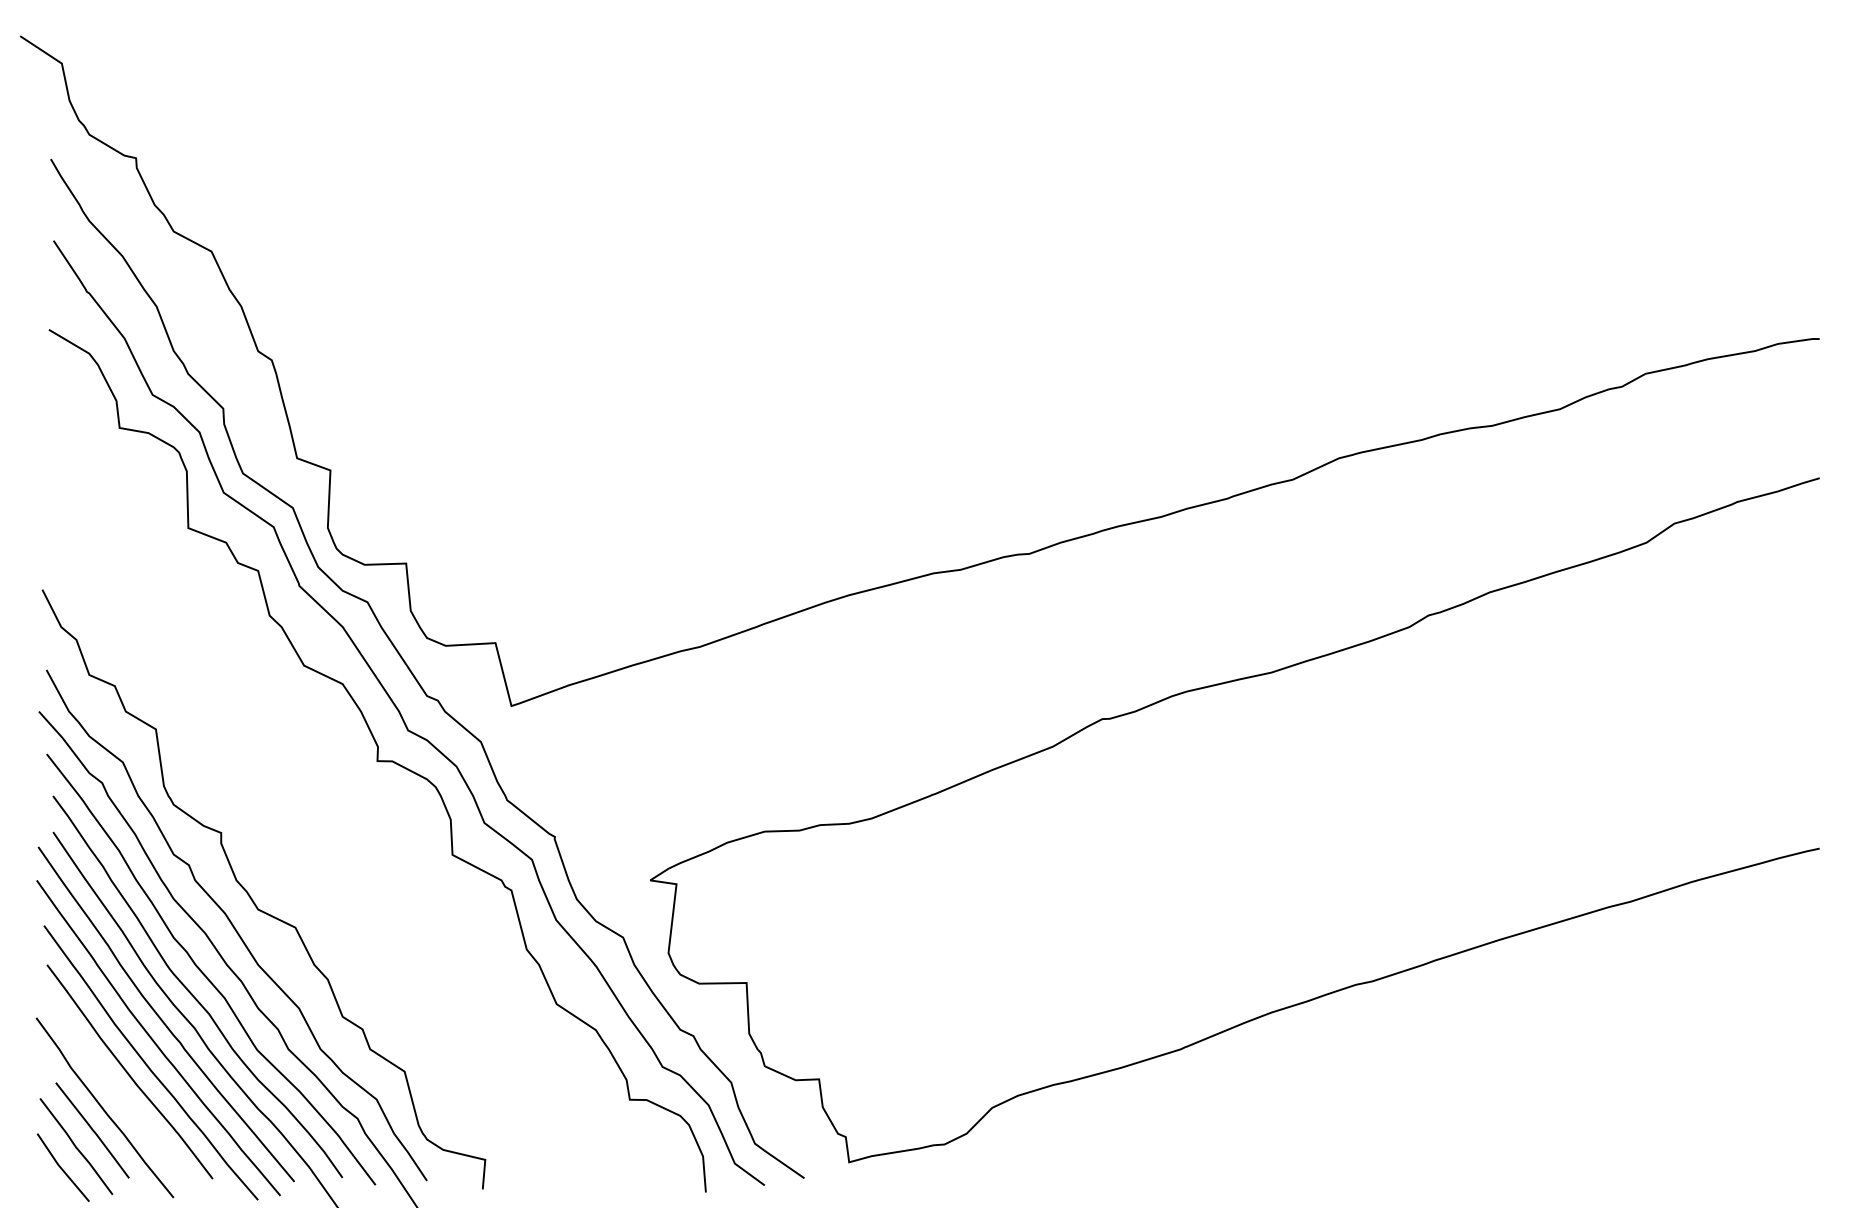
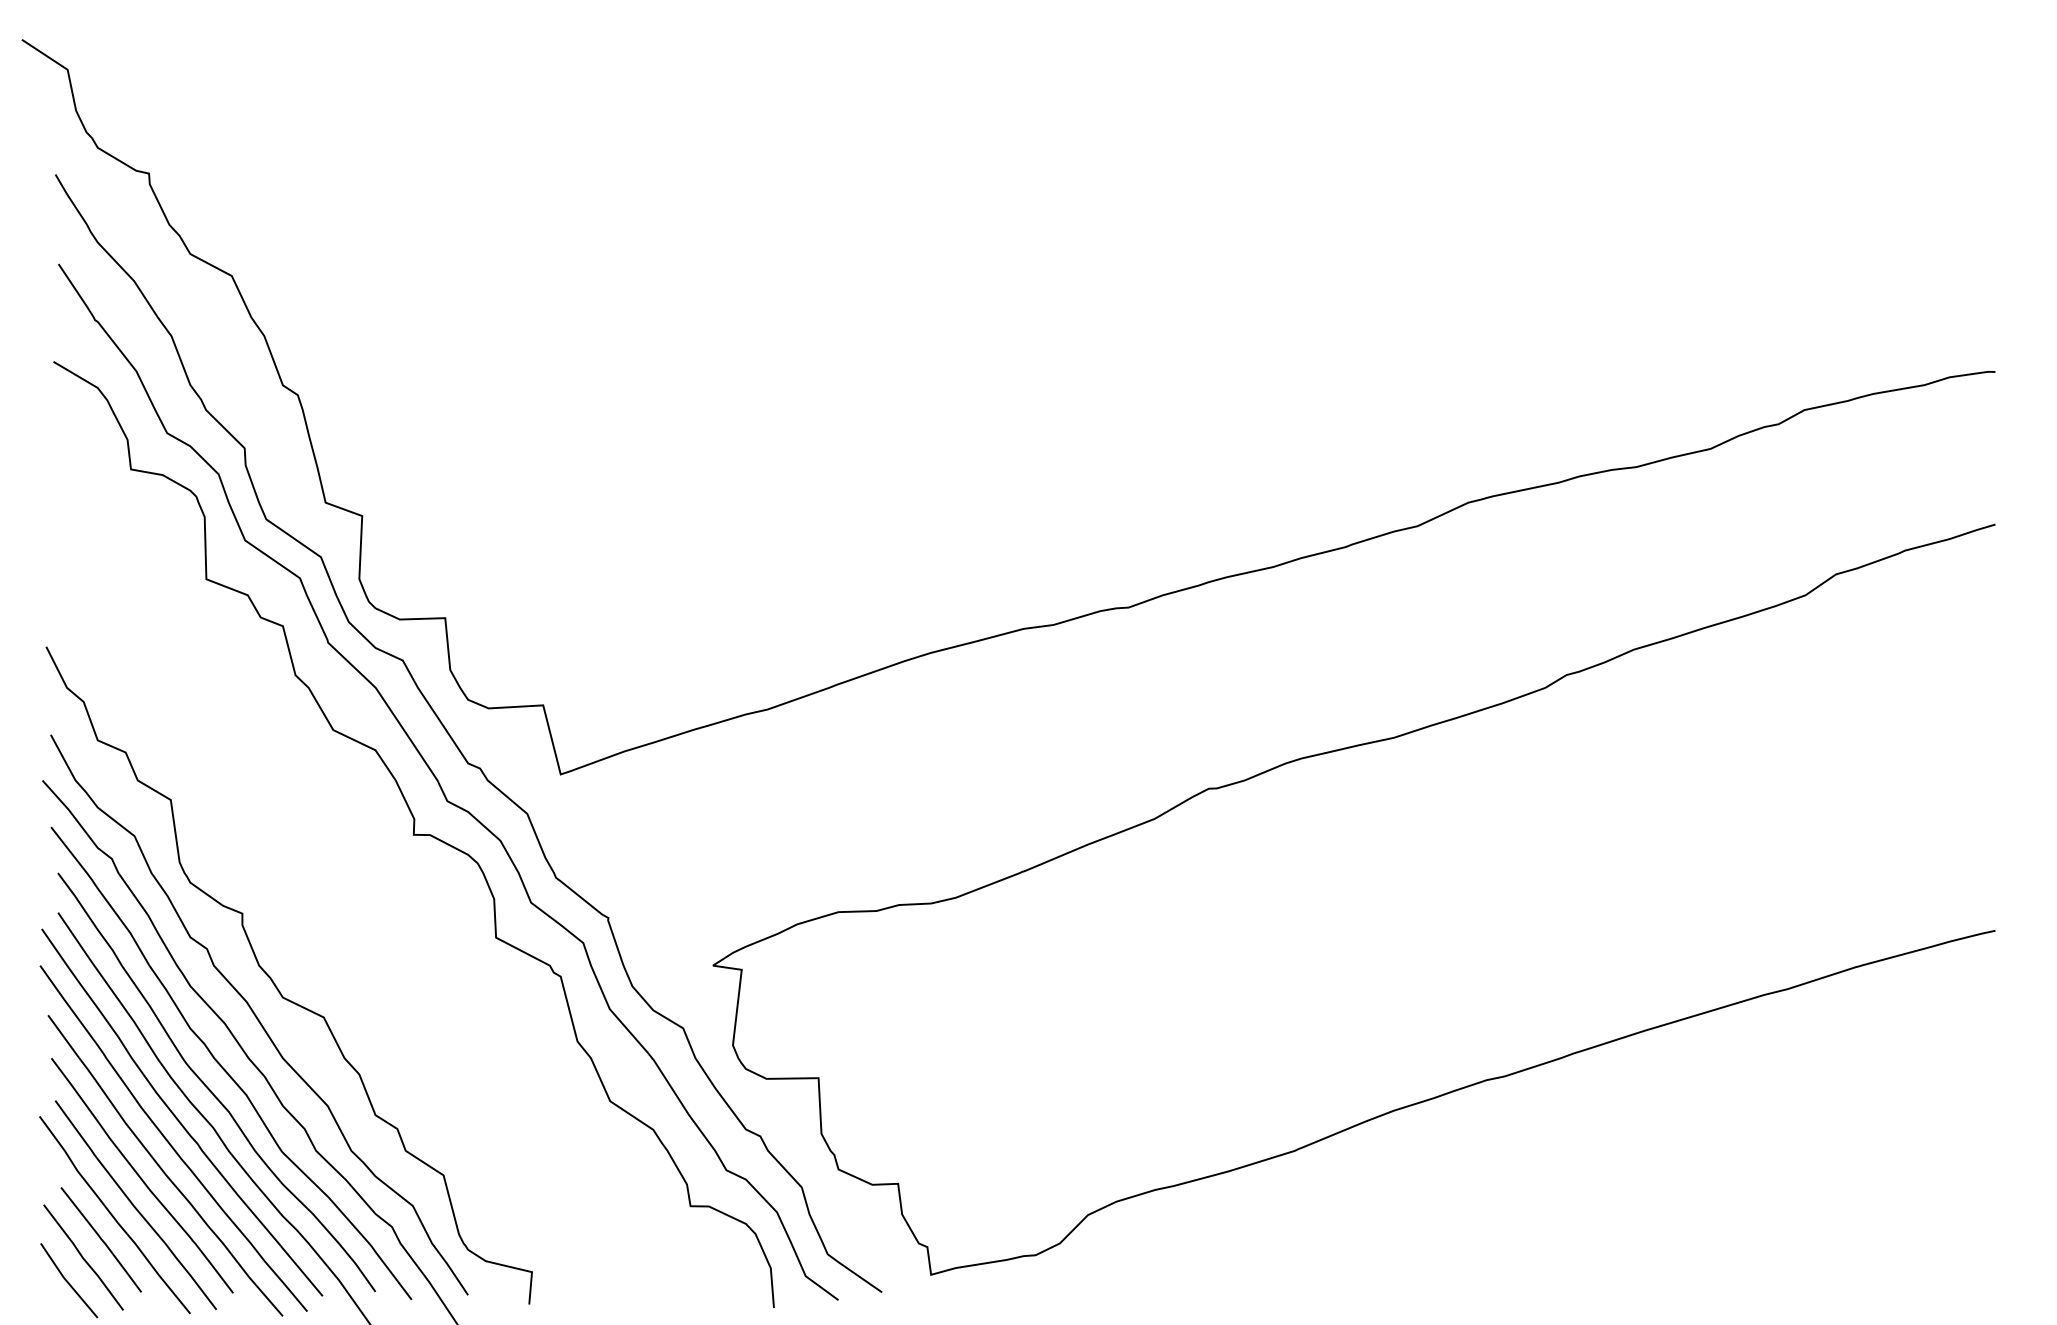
curve: (123, 1099) -> (135, 1205), added

